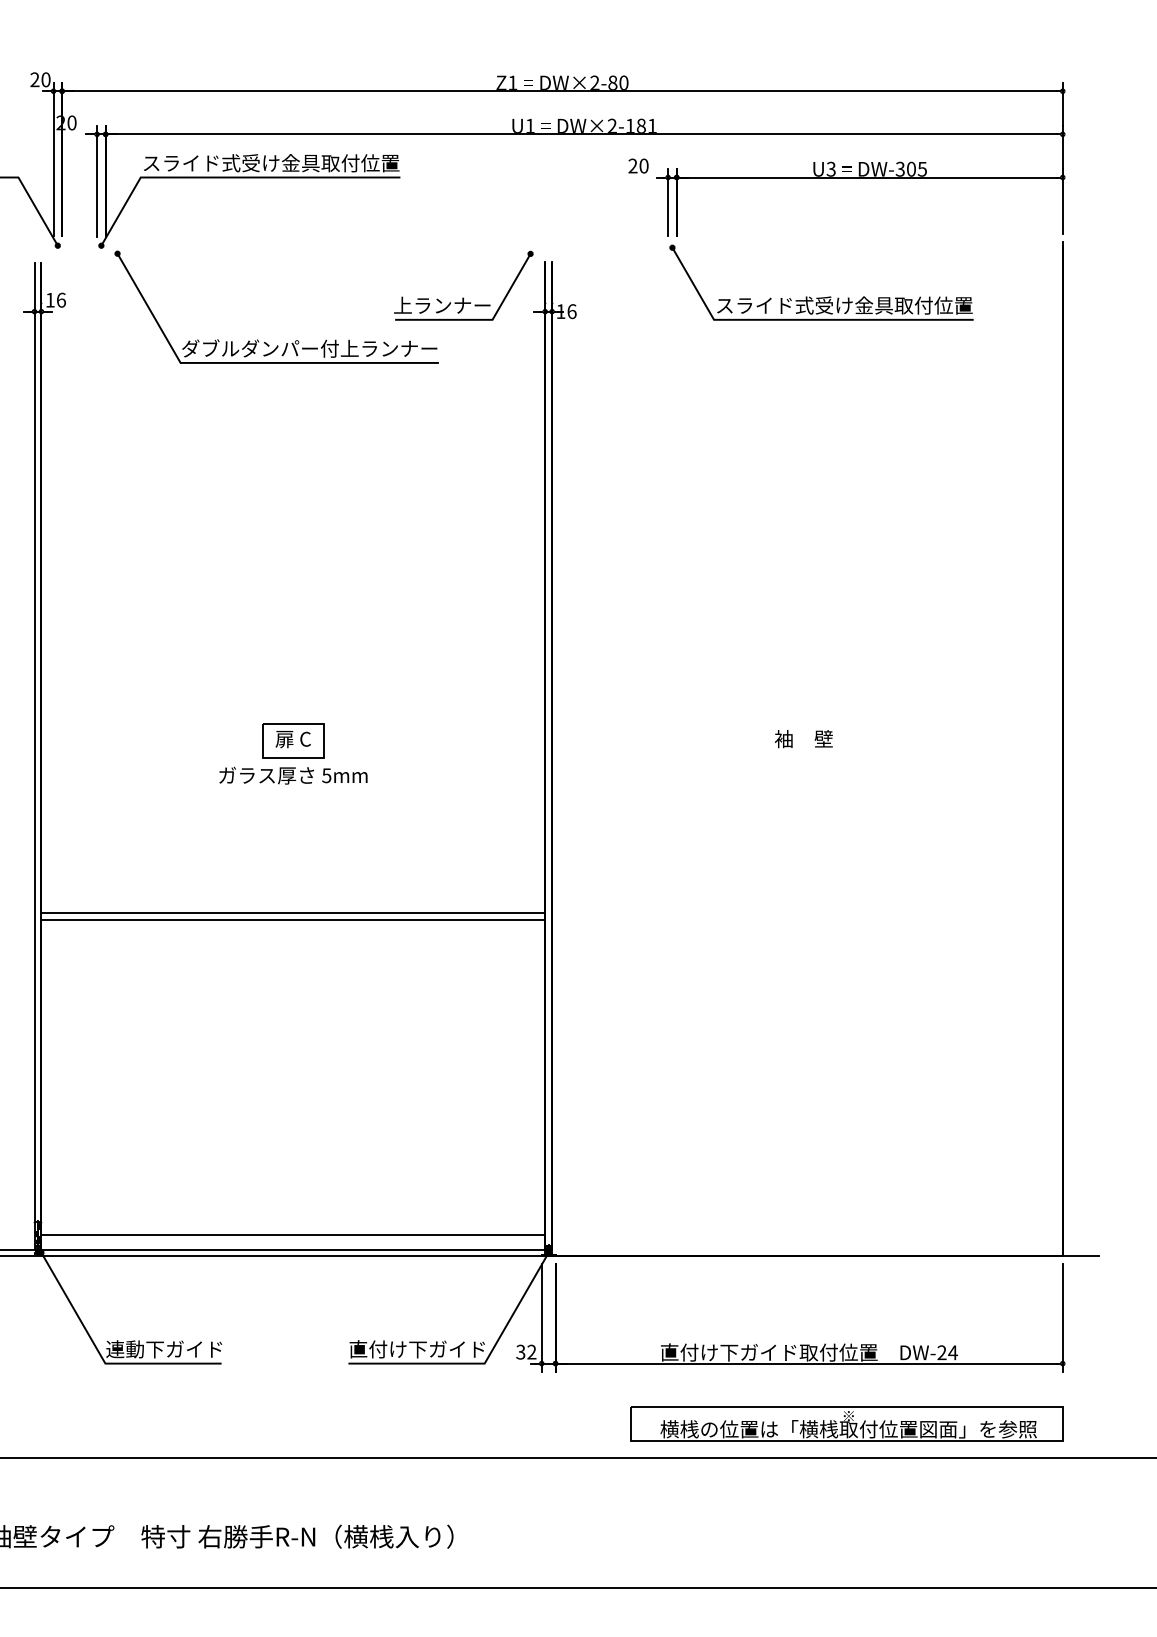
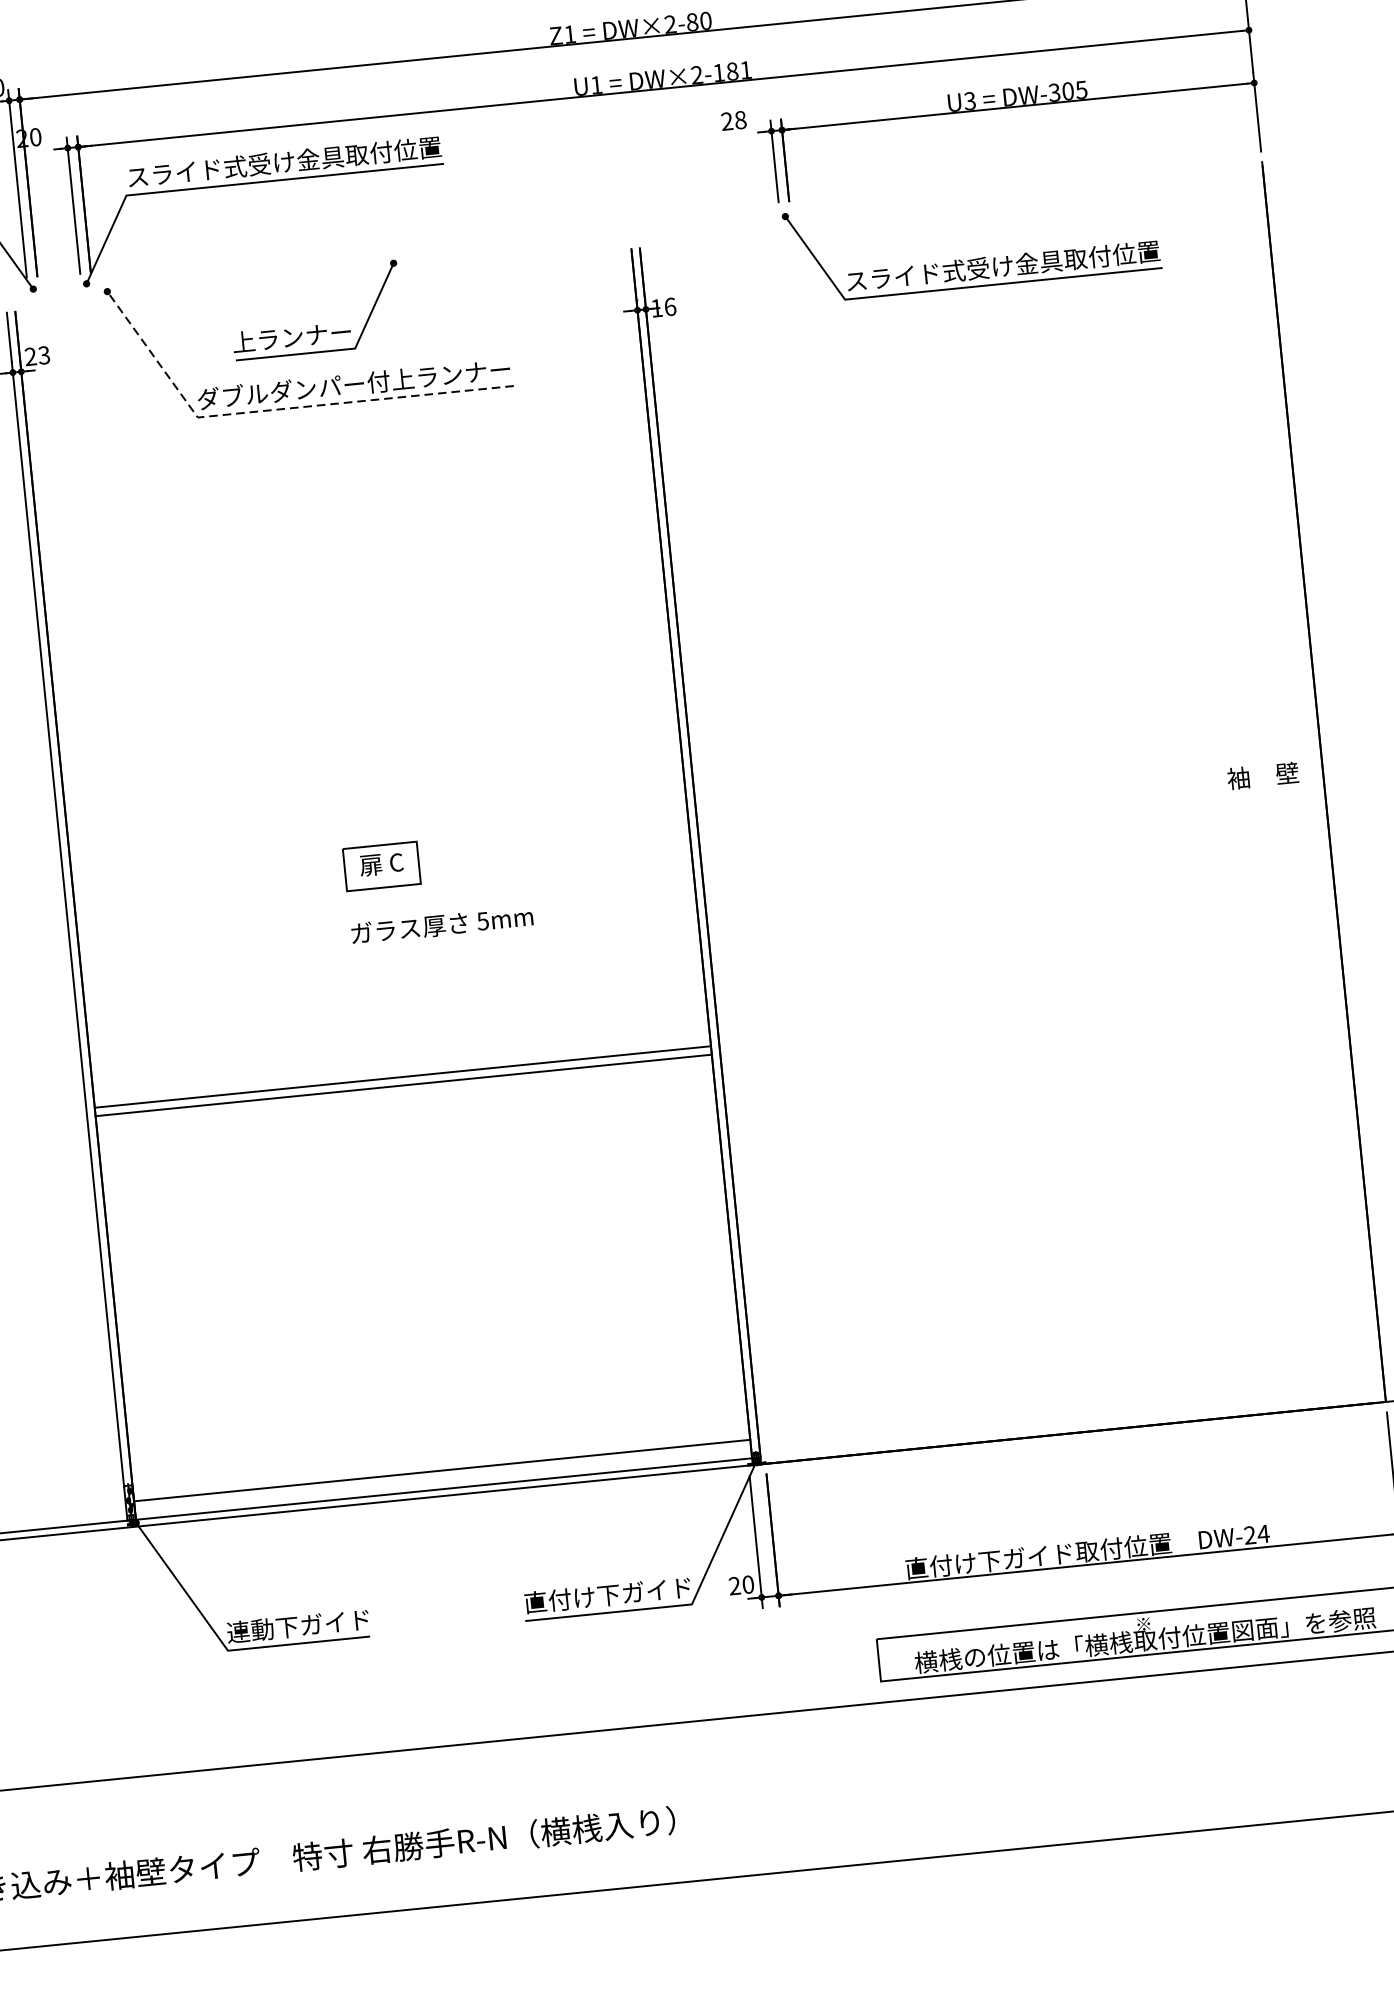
text: (643, 166) -> (740, 120), 20 -> 28
part: (463, 297) -> (316, 324), moved
text: (55, 299) -> (37, 355), 16 -> 23
line: (245, 362) -> (277, 409), solid -> dashed
text: (803, 739) -> (1262, 776), moved
text: (293, 775) -> (442, 925), moved
text: (526, 1351) -> (741, 1584), 32 -> 20

